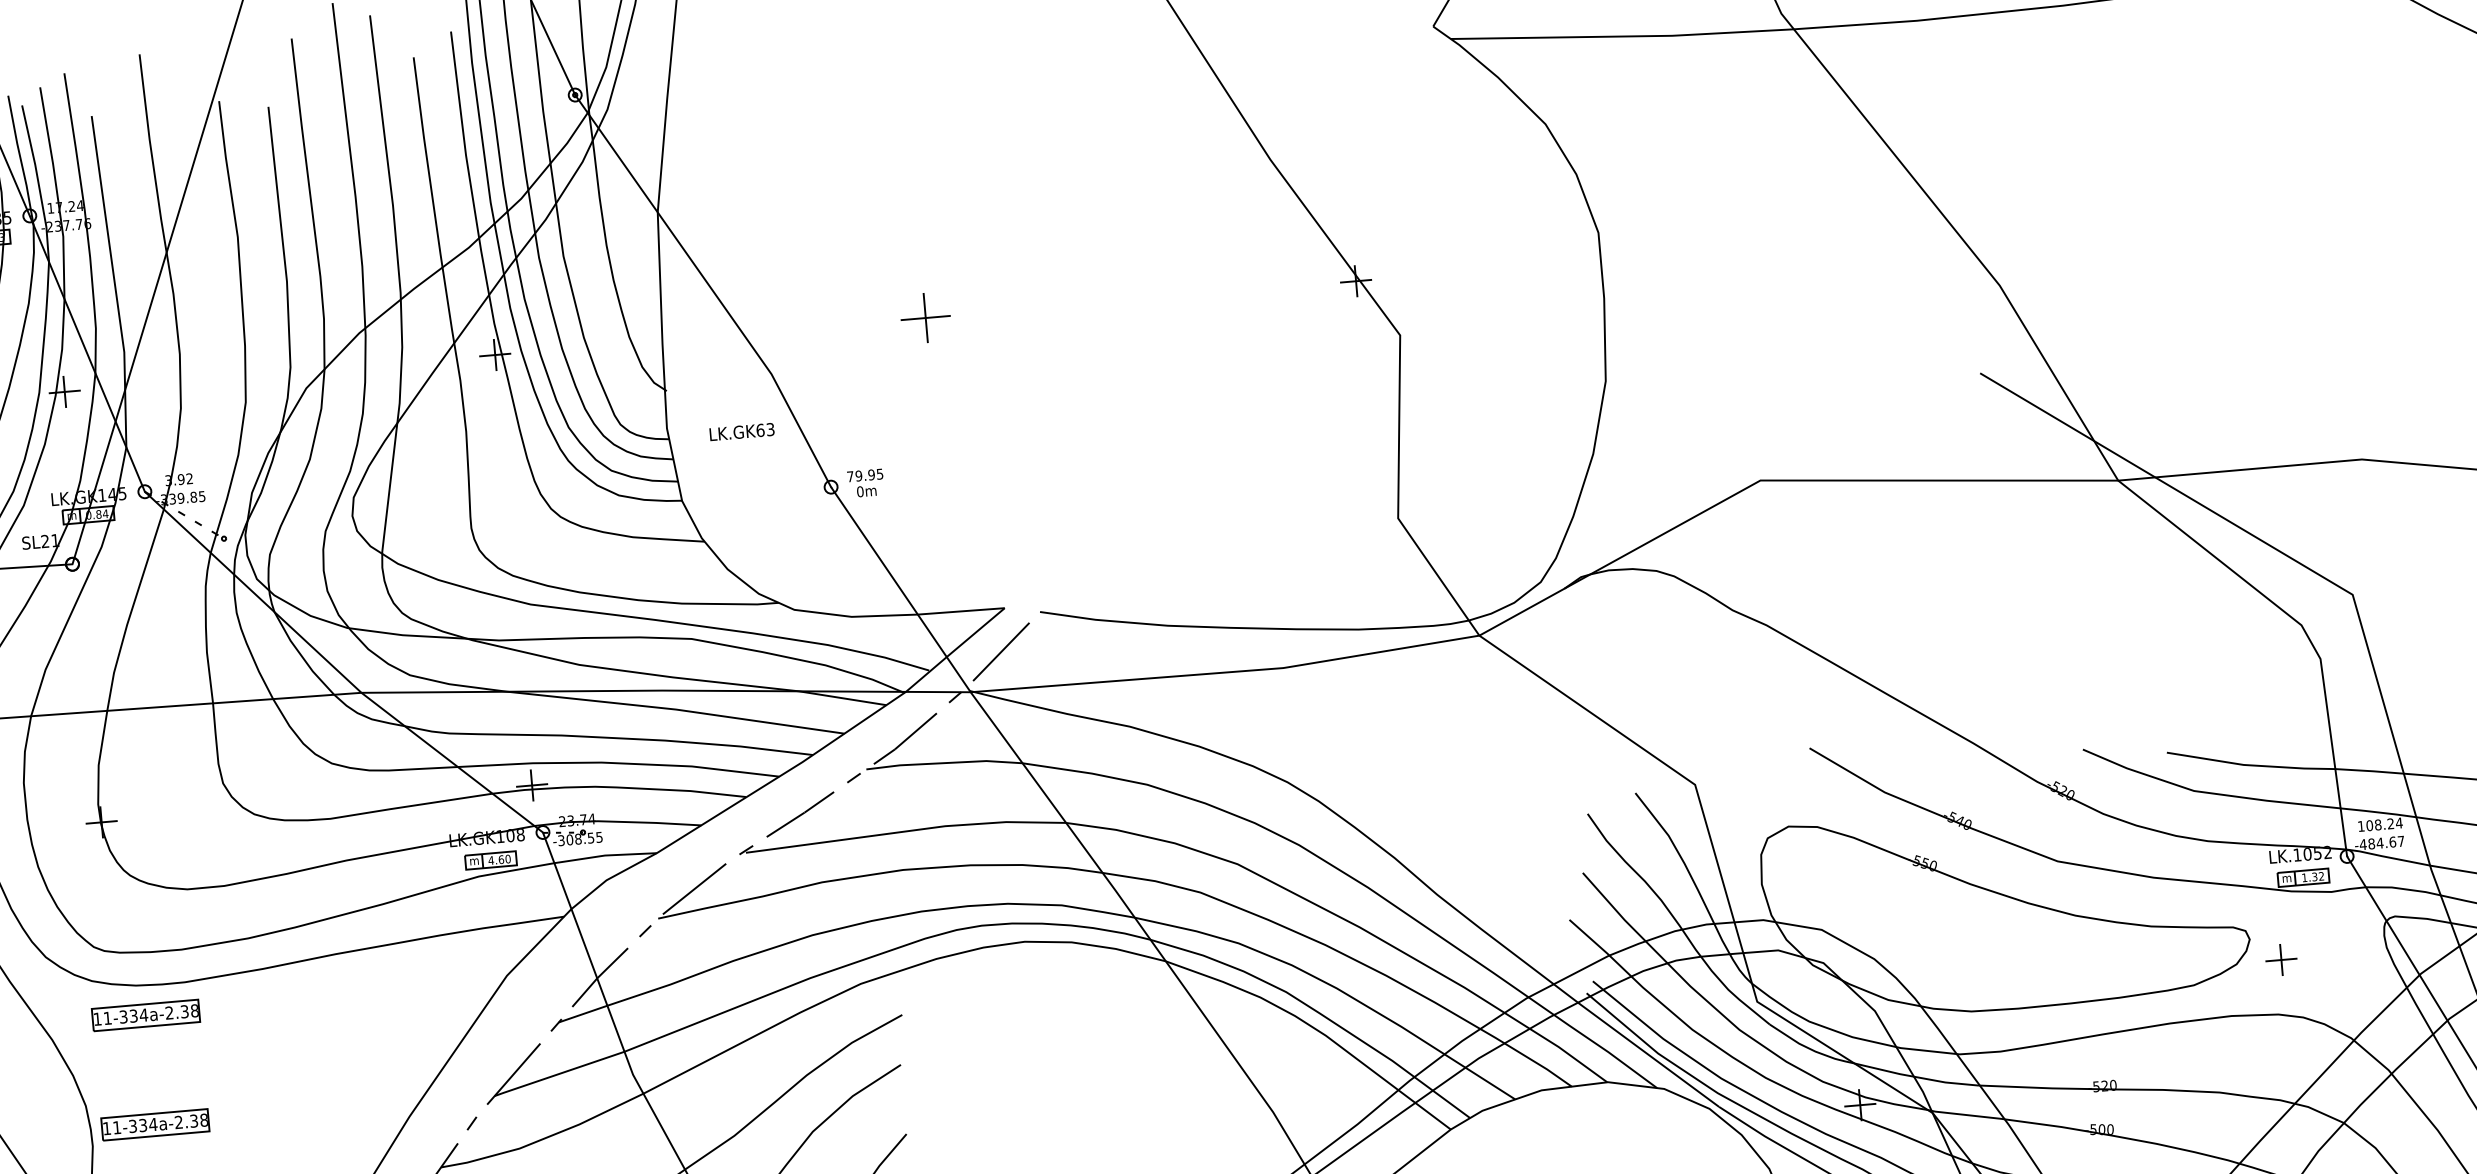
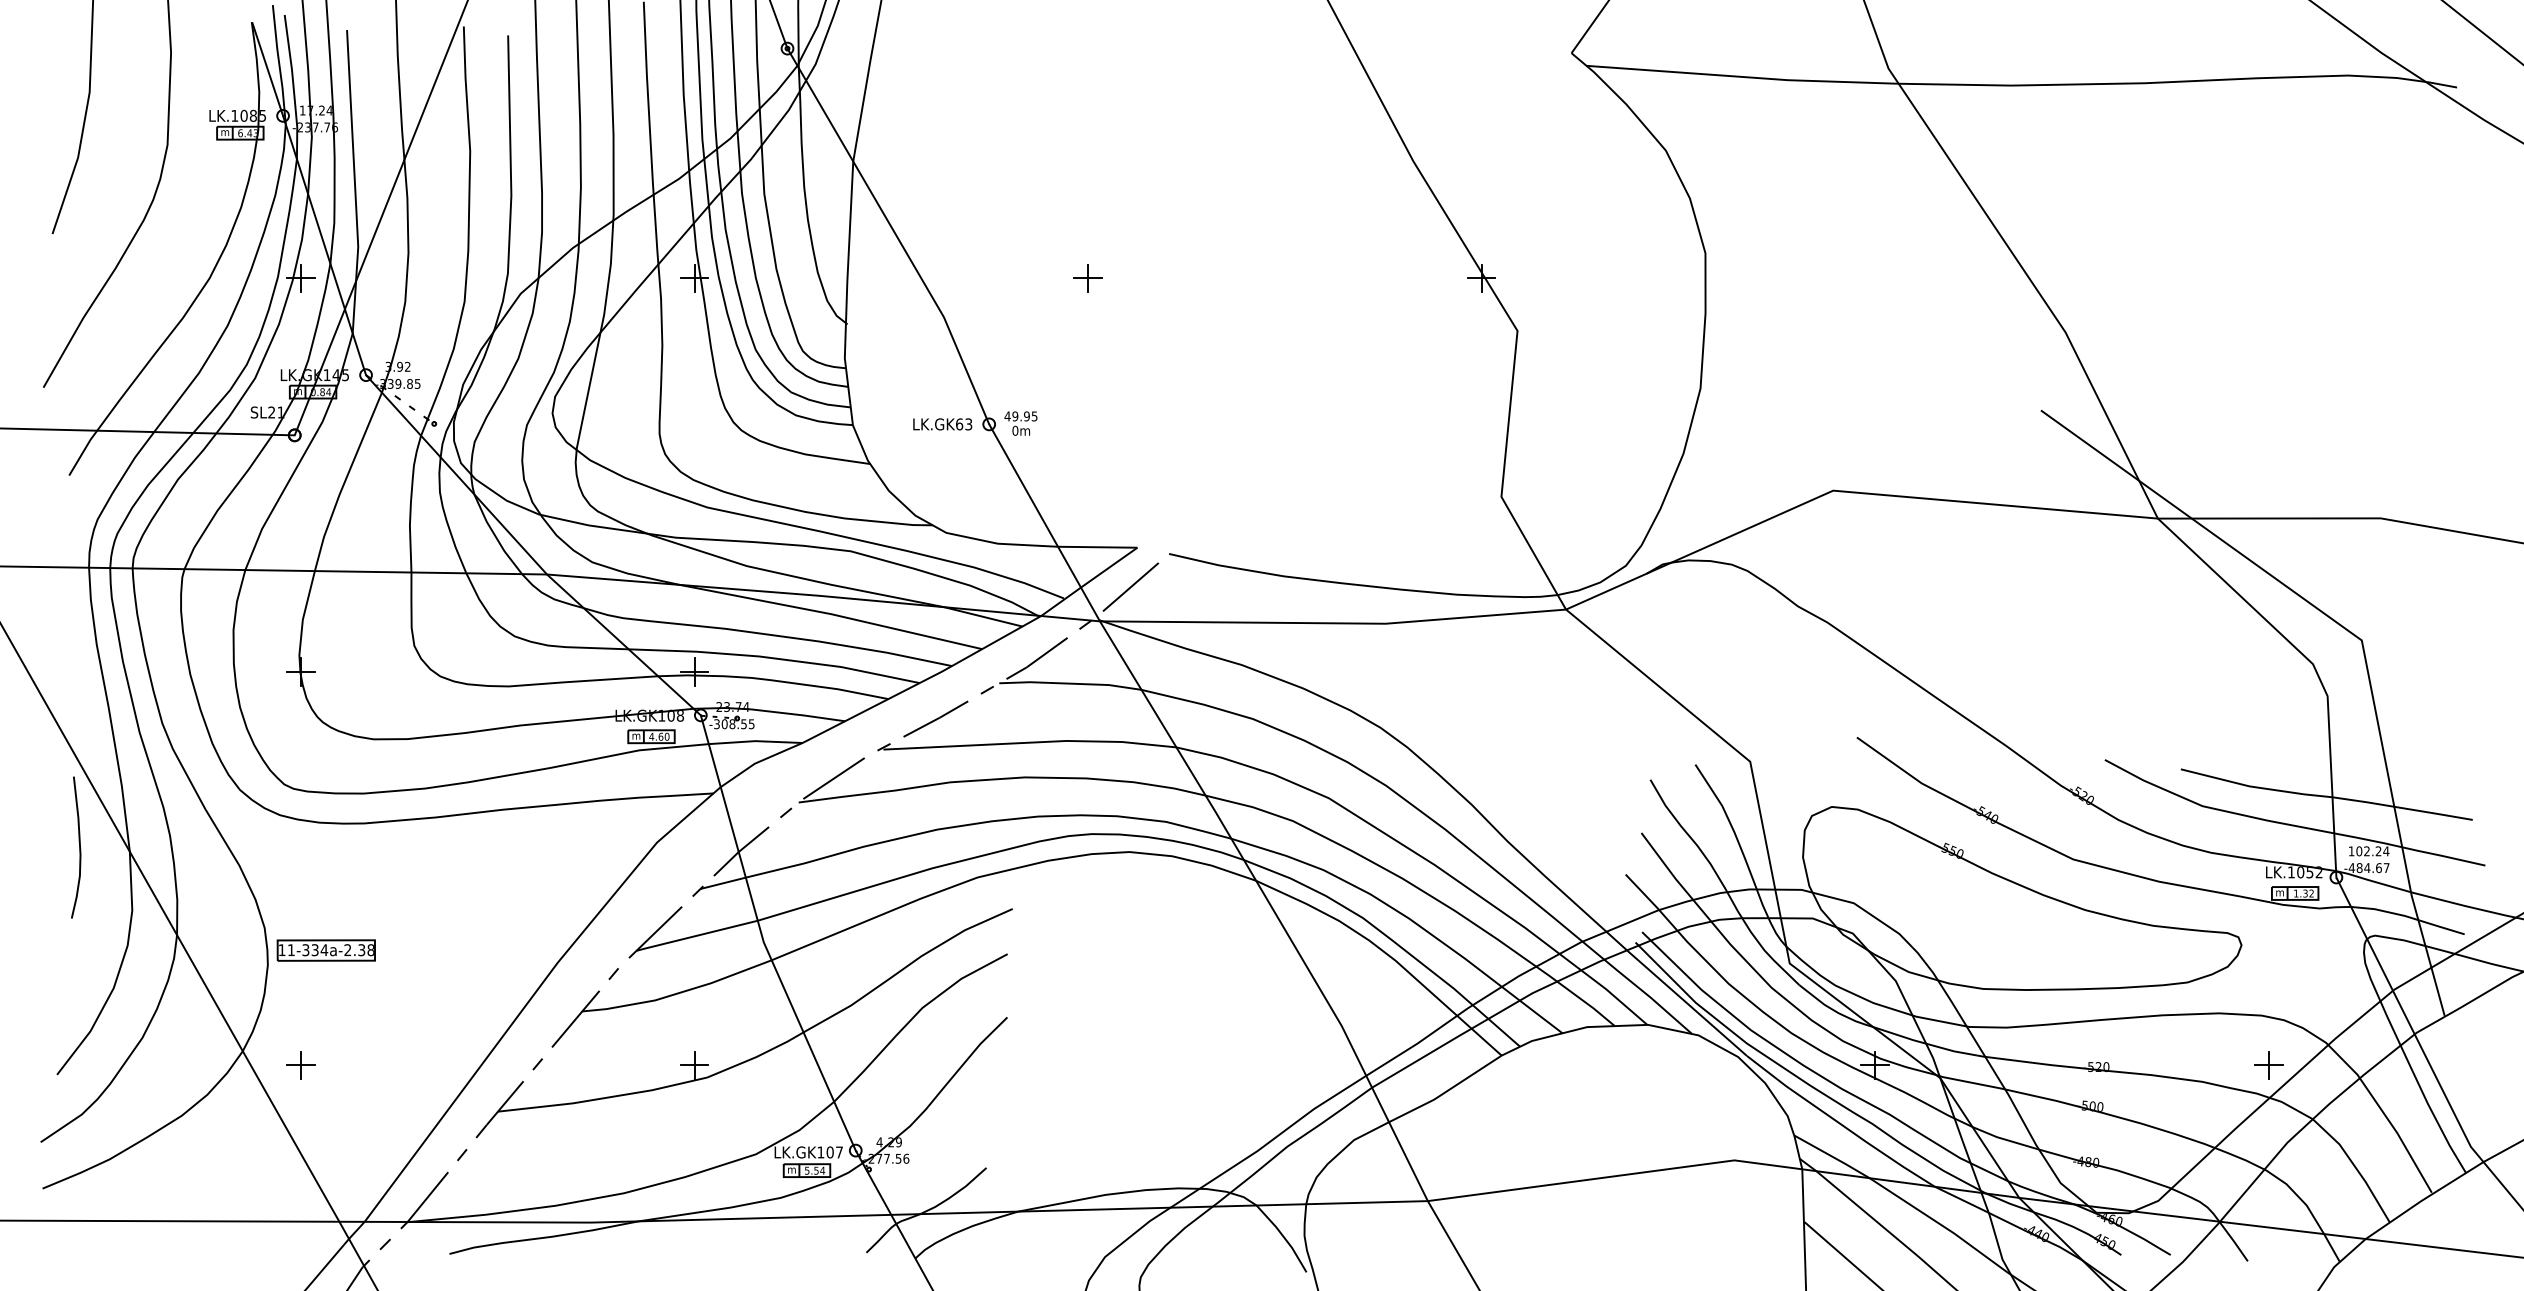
part: (924, 318) -> (1087, 278), size x0.62
text: (741, 432) -> (942, 424), moved
text: (850, 476) -> (1007, 416), 79.95 -> 49.95
text: (2377, 825) -> (2366, 851), 108.24 -> 102.24
part: (2281, 960) -> (2268, 1065), moved
part: (145, 1015) -> (325, 850), removed

